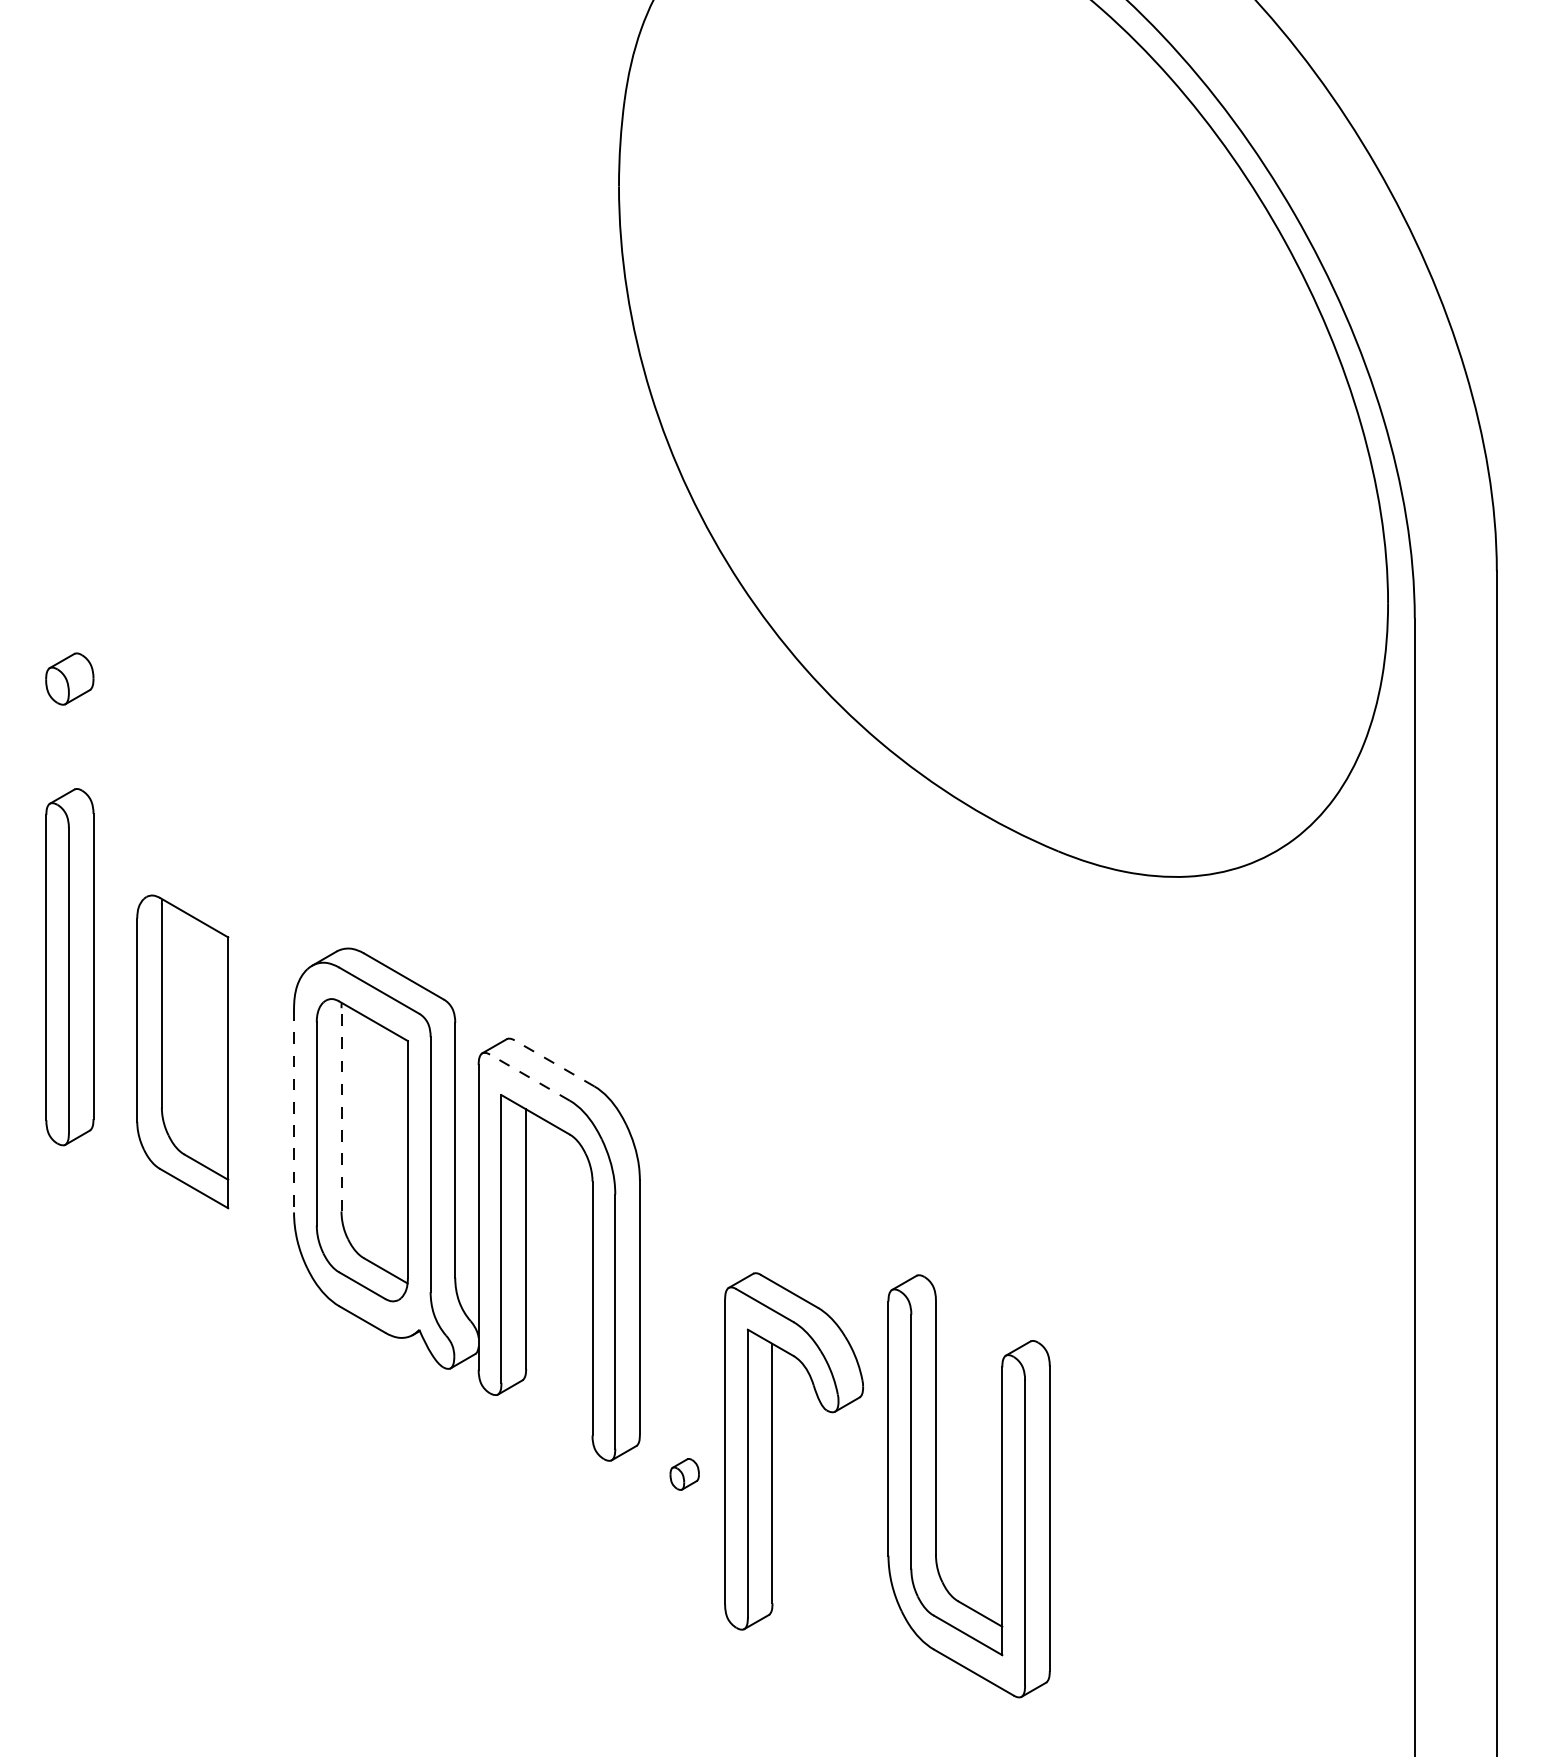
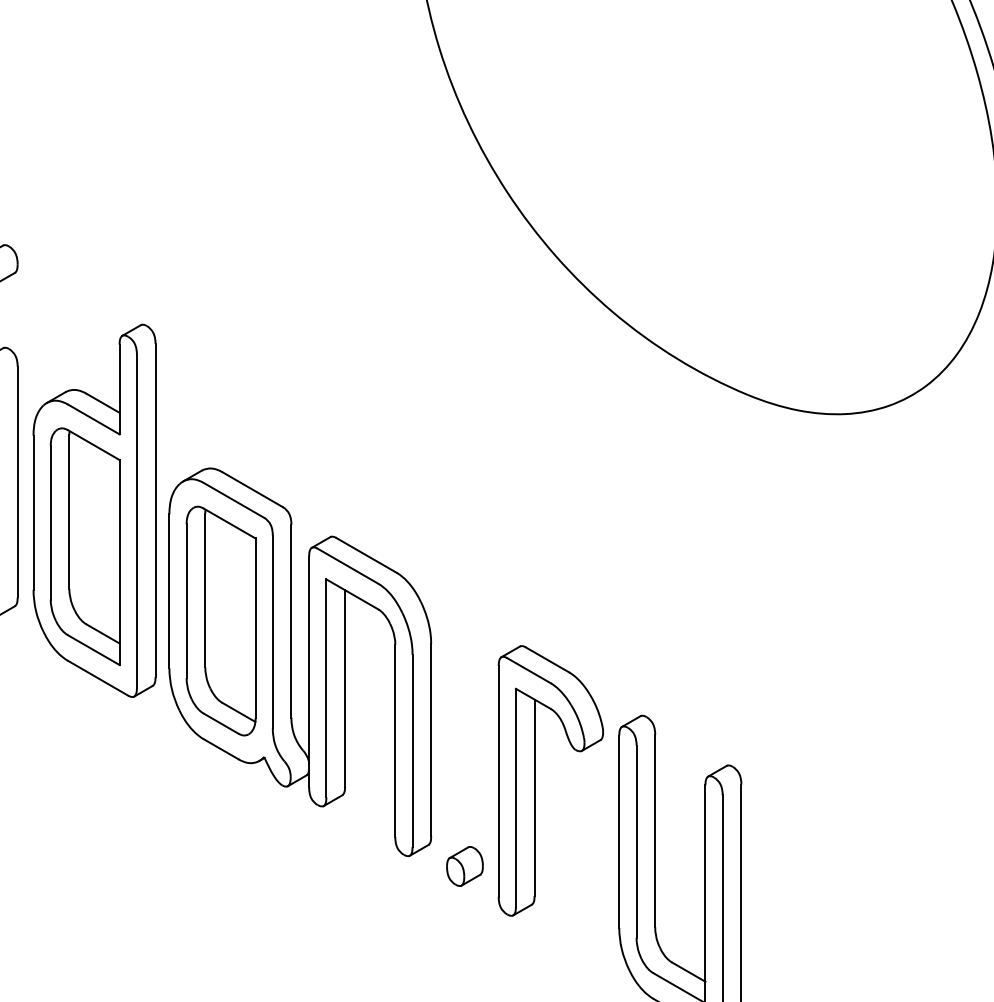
part: (194, 1004) -> (94, 510), added
line: (554, 1063) -> (366, 555), dashed -> solid
line: (529, 1077) -> (347, 566), dashed -> solid
line: (341, 1109) -> (205, 590), dashed -> solid
line: (294, 1110) -> (169, 591), dashed -> solid
part: (772, 1451) -> (534, 781), moved
part: (684, 1474) -> (464, 866), size x1.67

